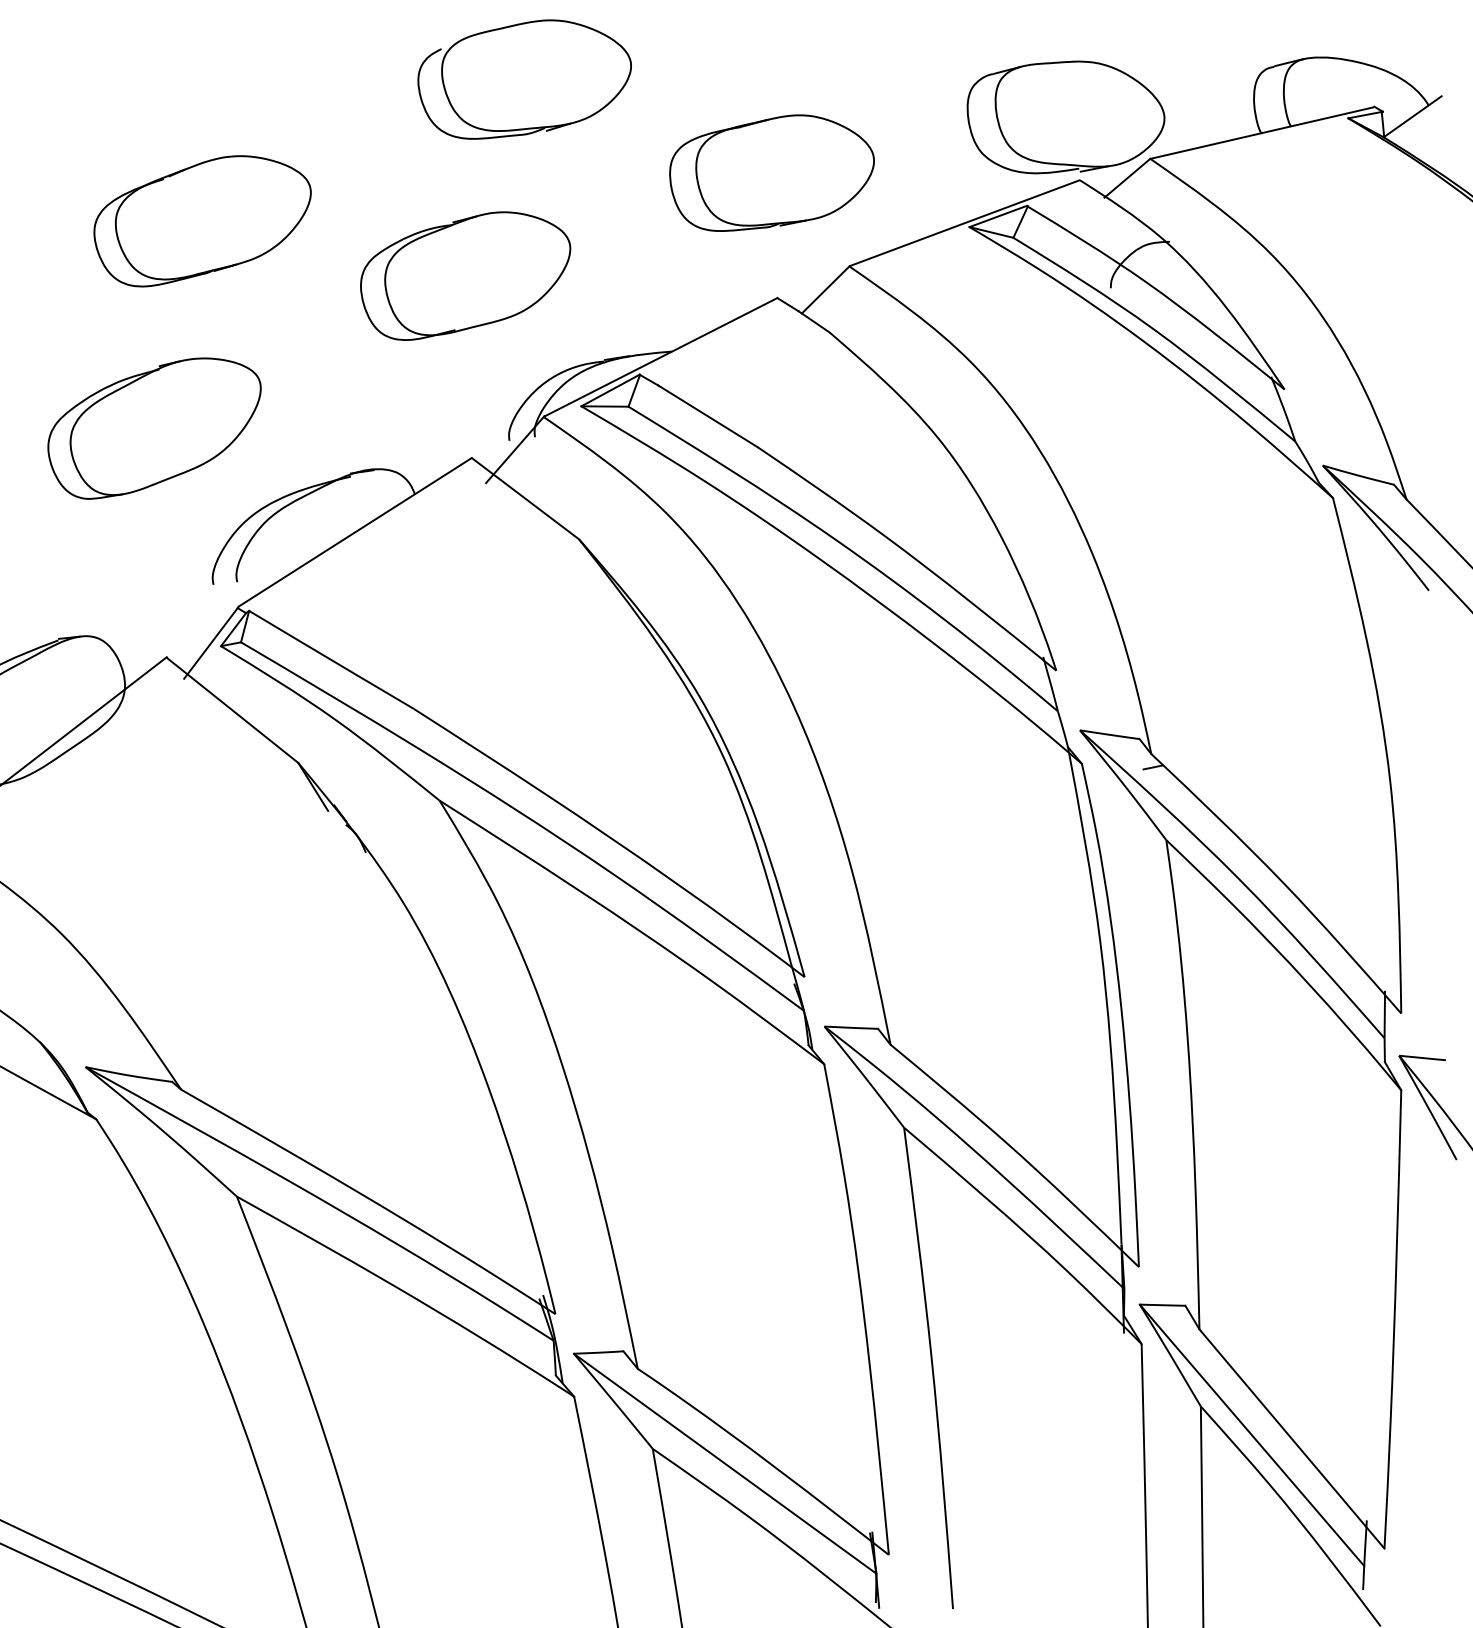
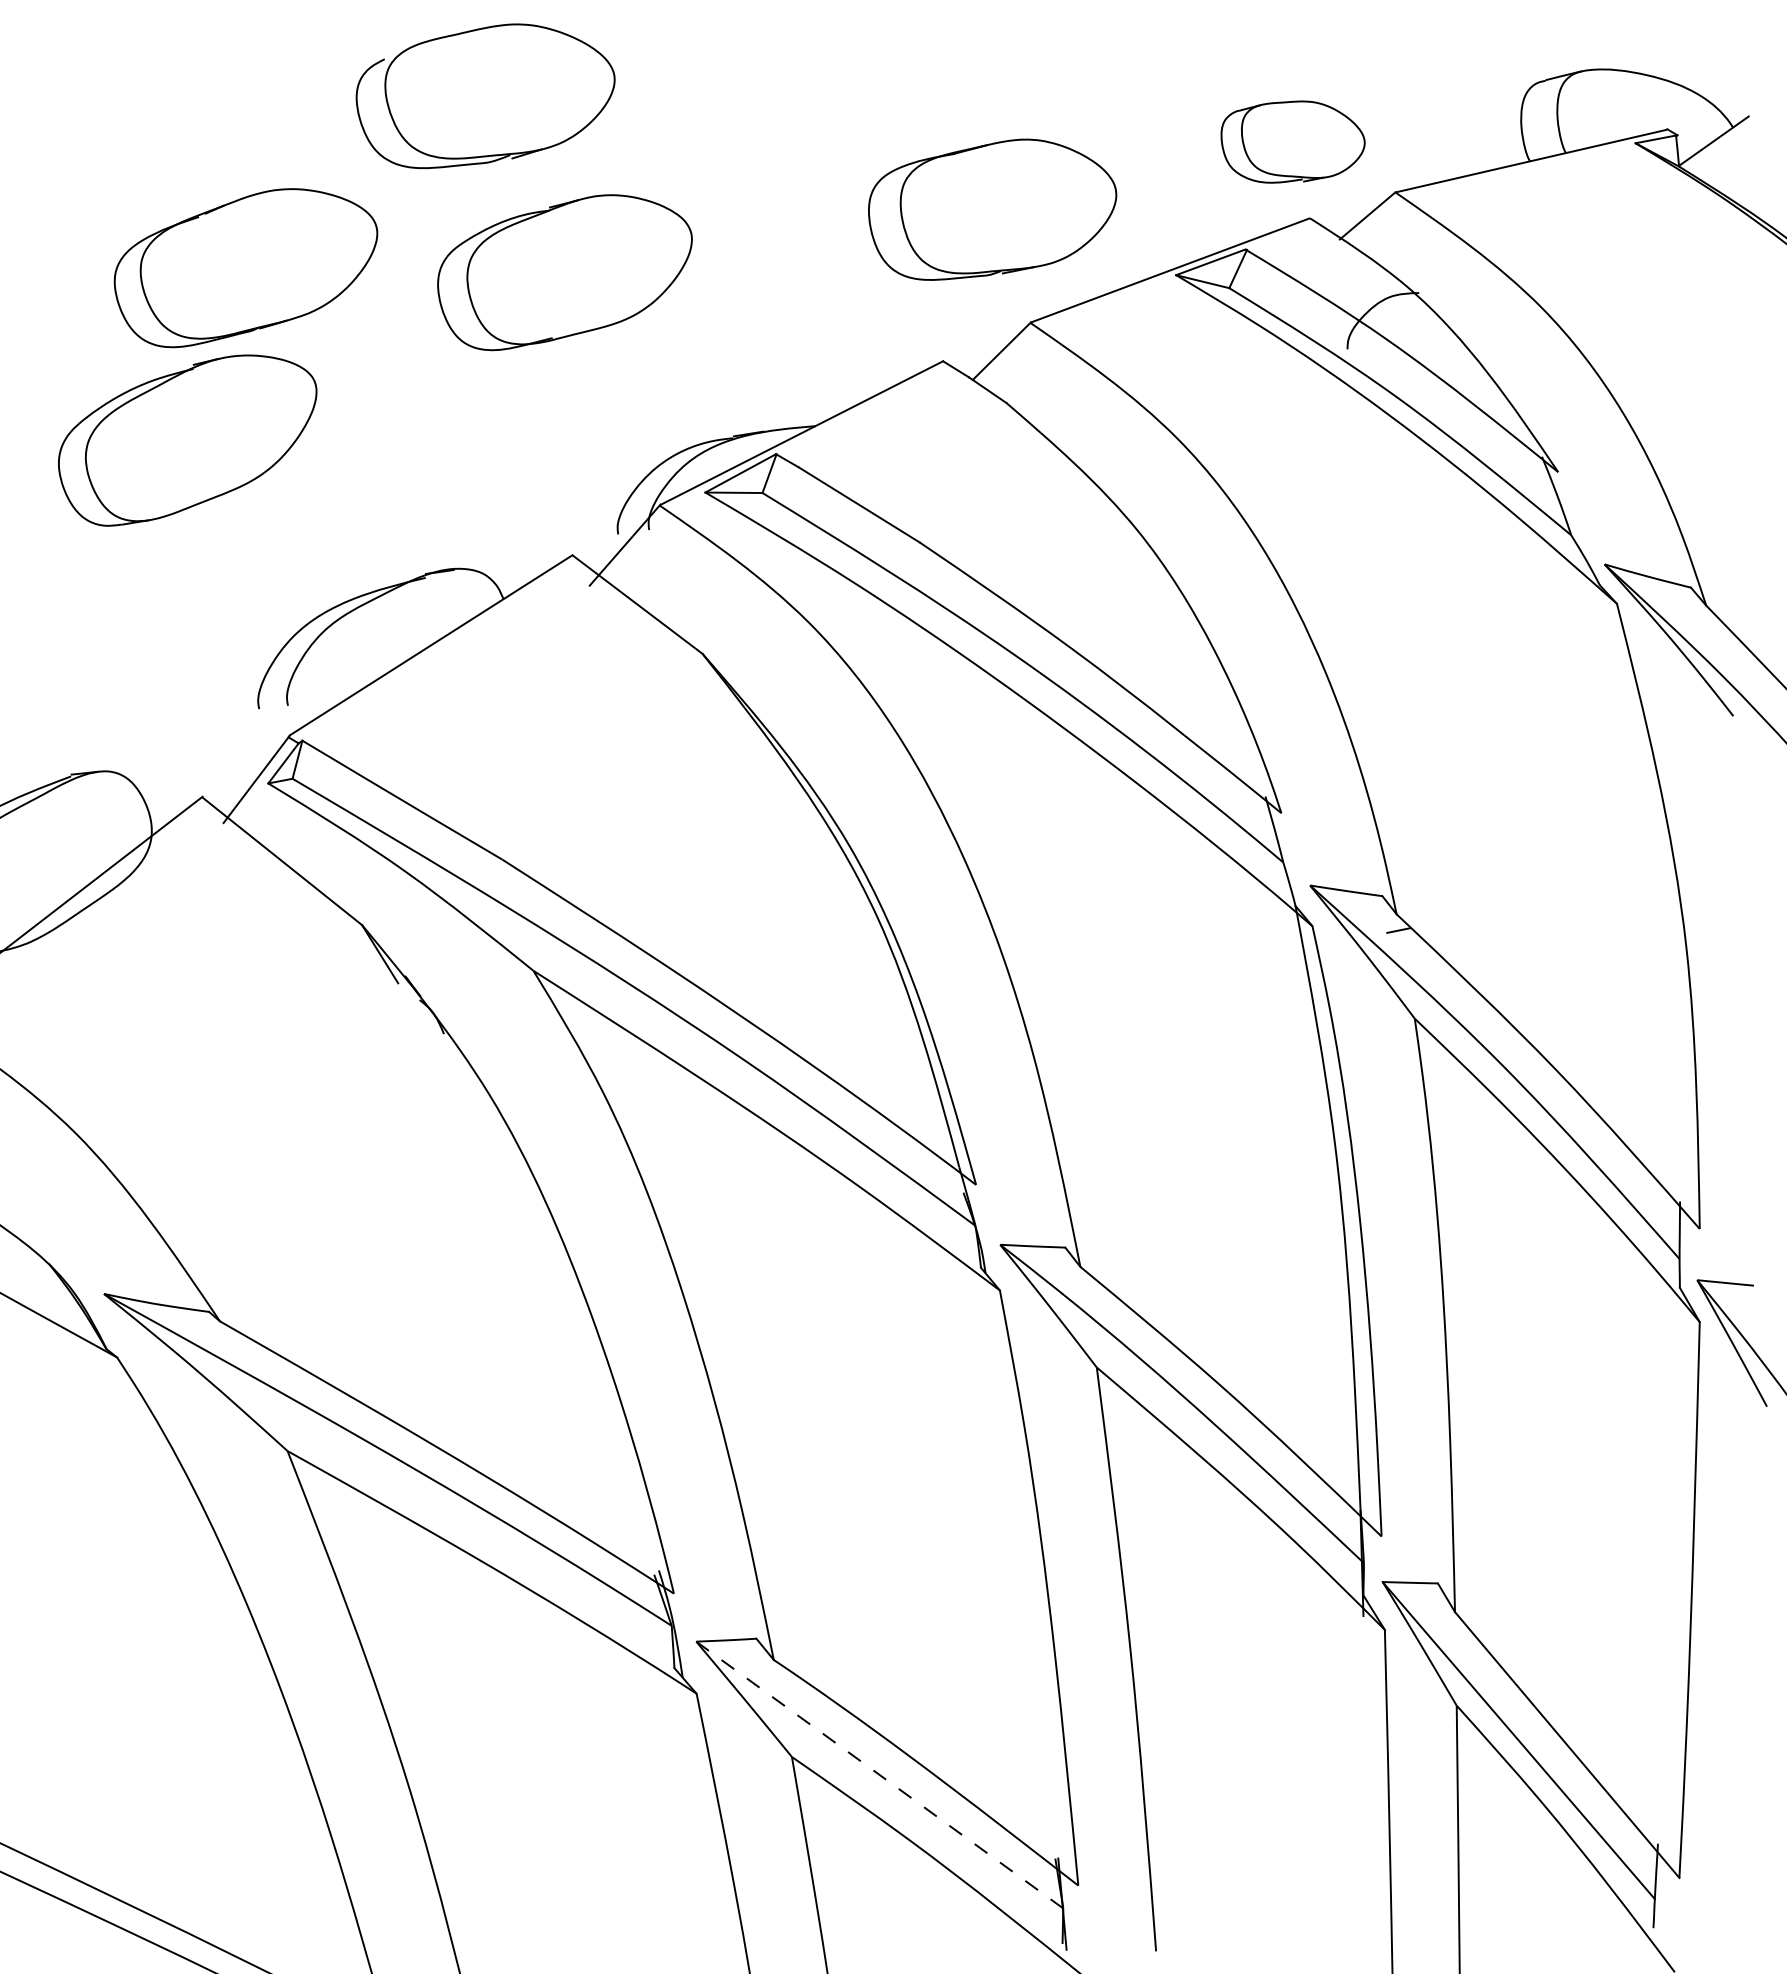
part: (524, 79) -> (485, 96), moved
part: (1065, 116) -> (1292, 141), size x0.6
part: (771, 172) -> (992, 209), moved
part: (465, 276) -> (564, 272), moved
part: (154, 428) -> (187, 440), moved
line: (724, 1464) -> (879, 1775), solid -> dashed

